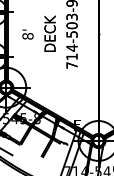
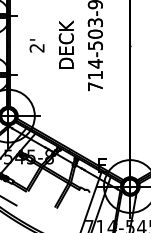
text: (27, 35) -> (36, 47), 8' -> 2'

